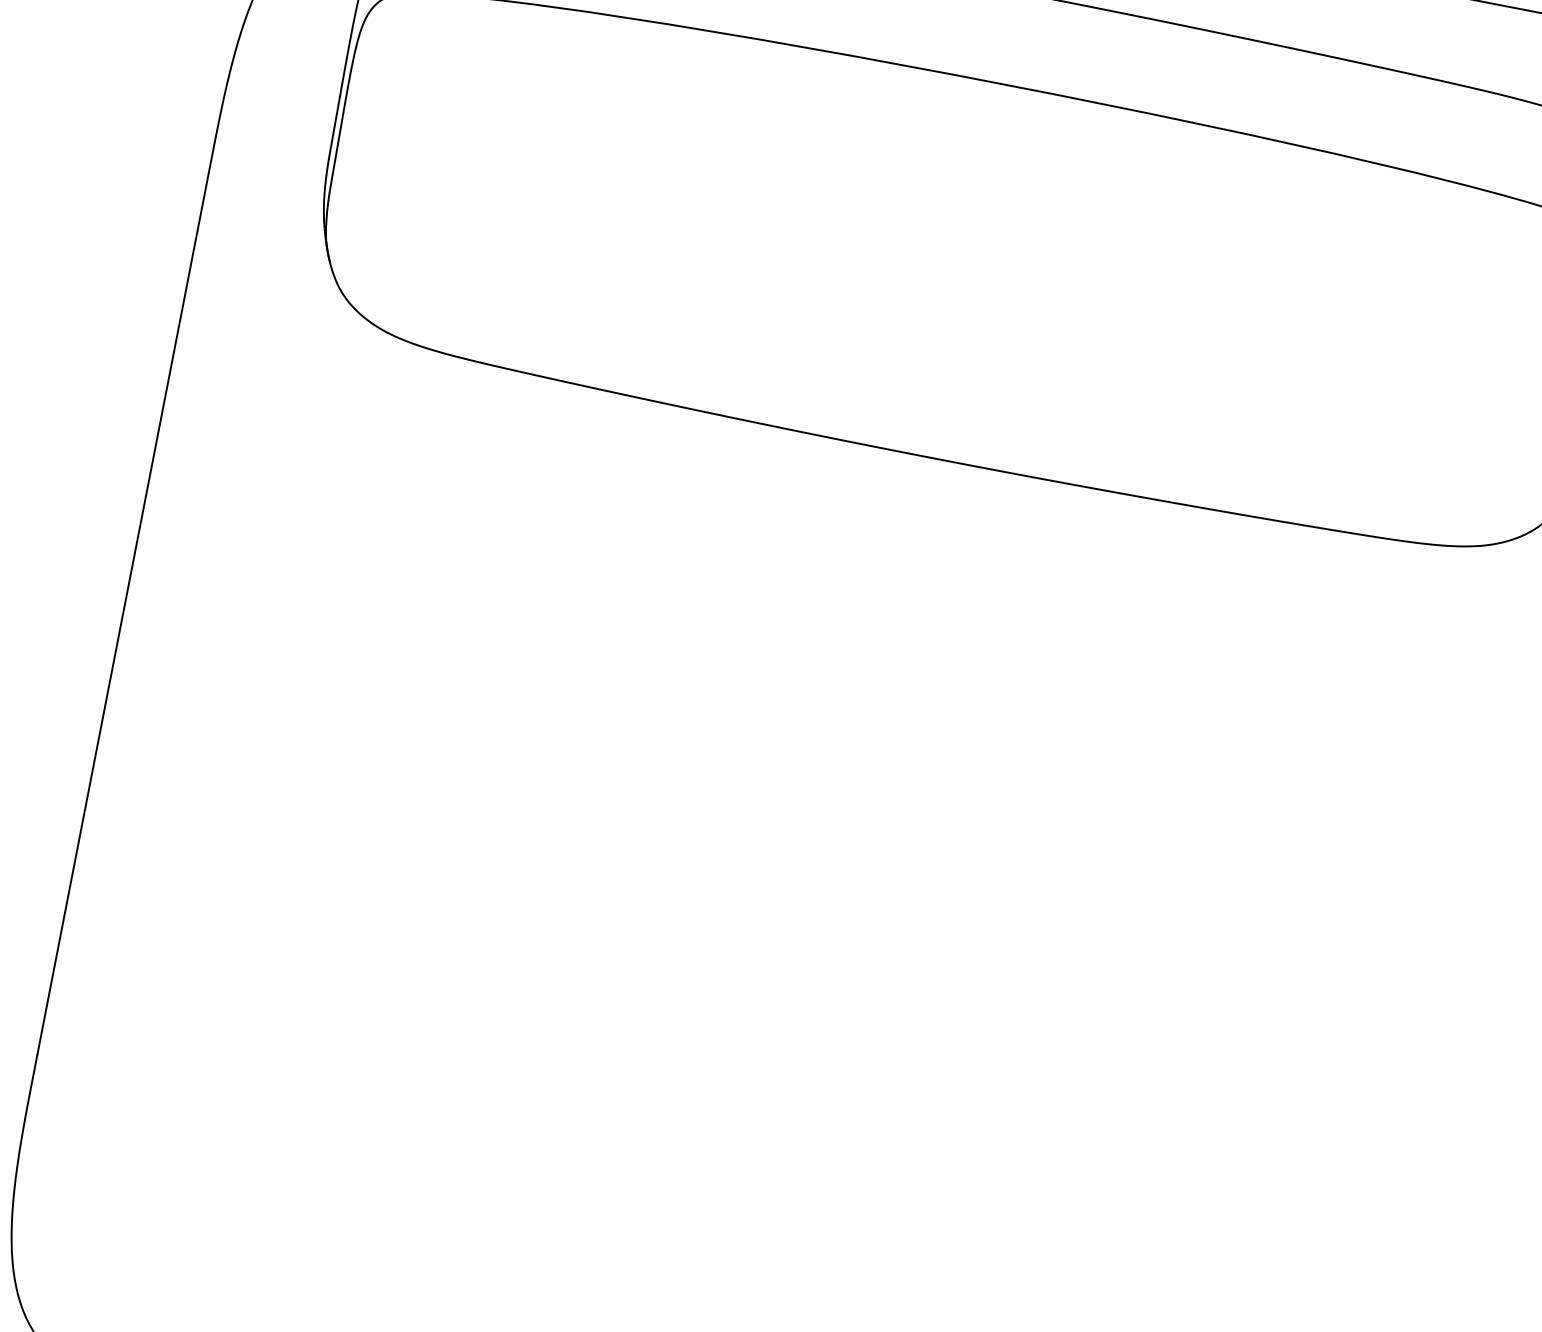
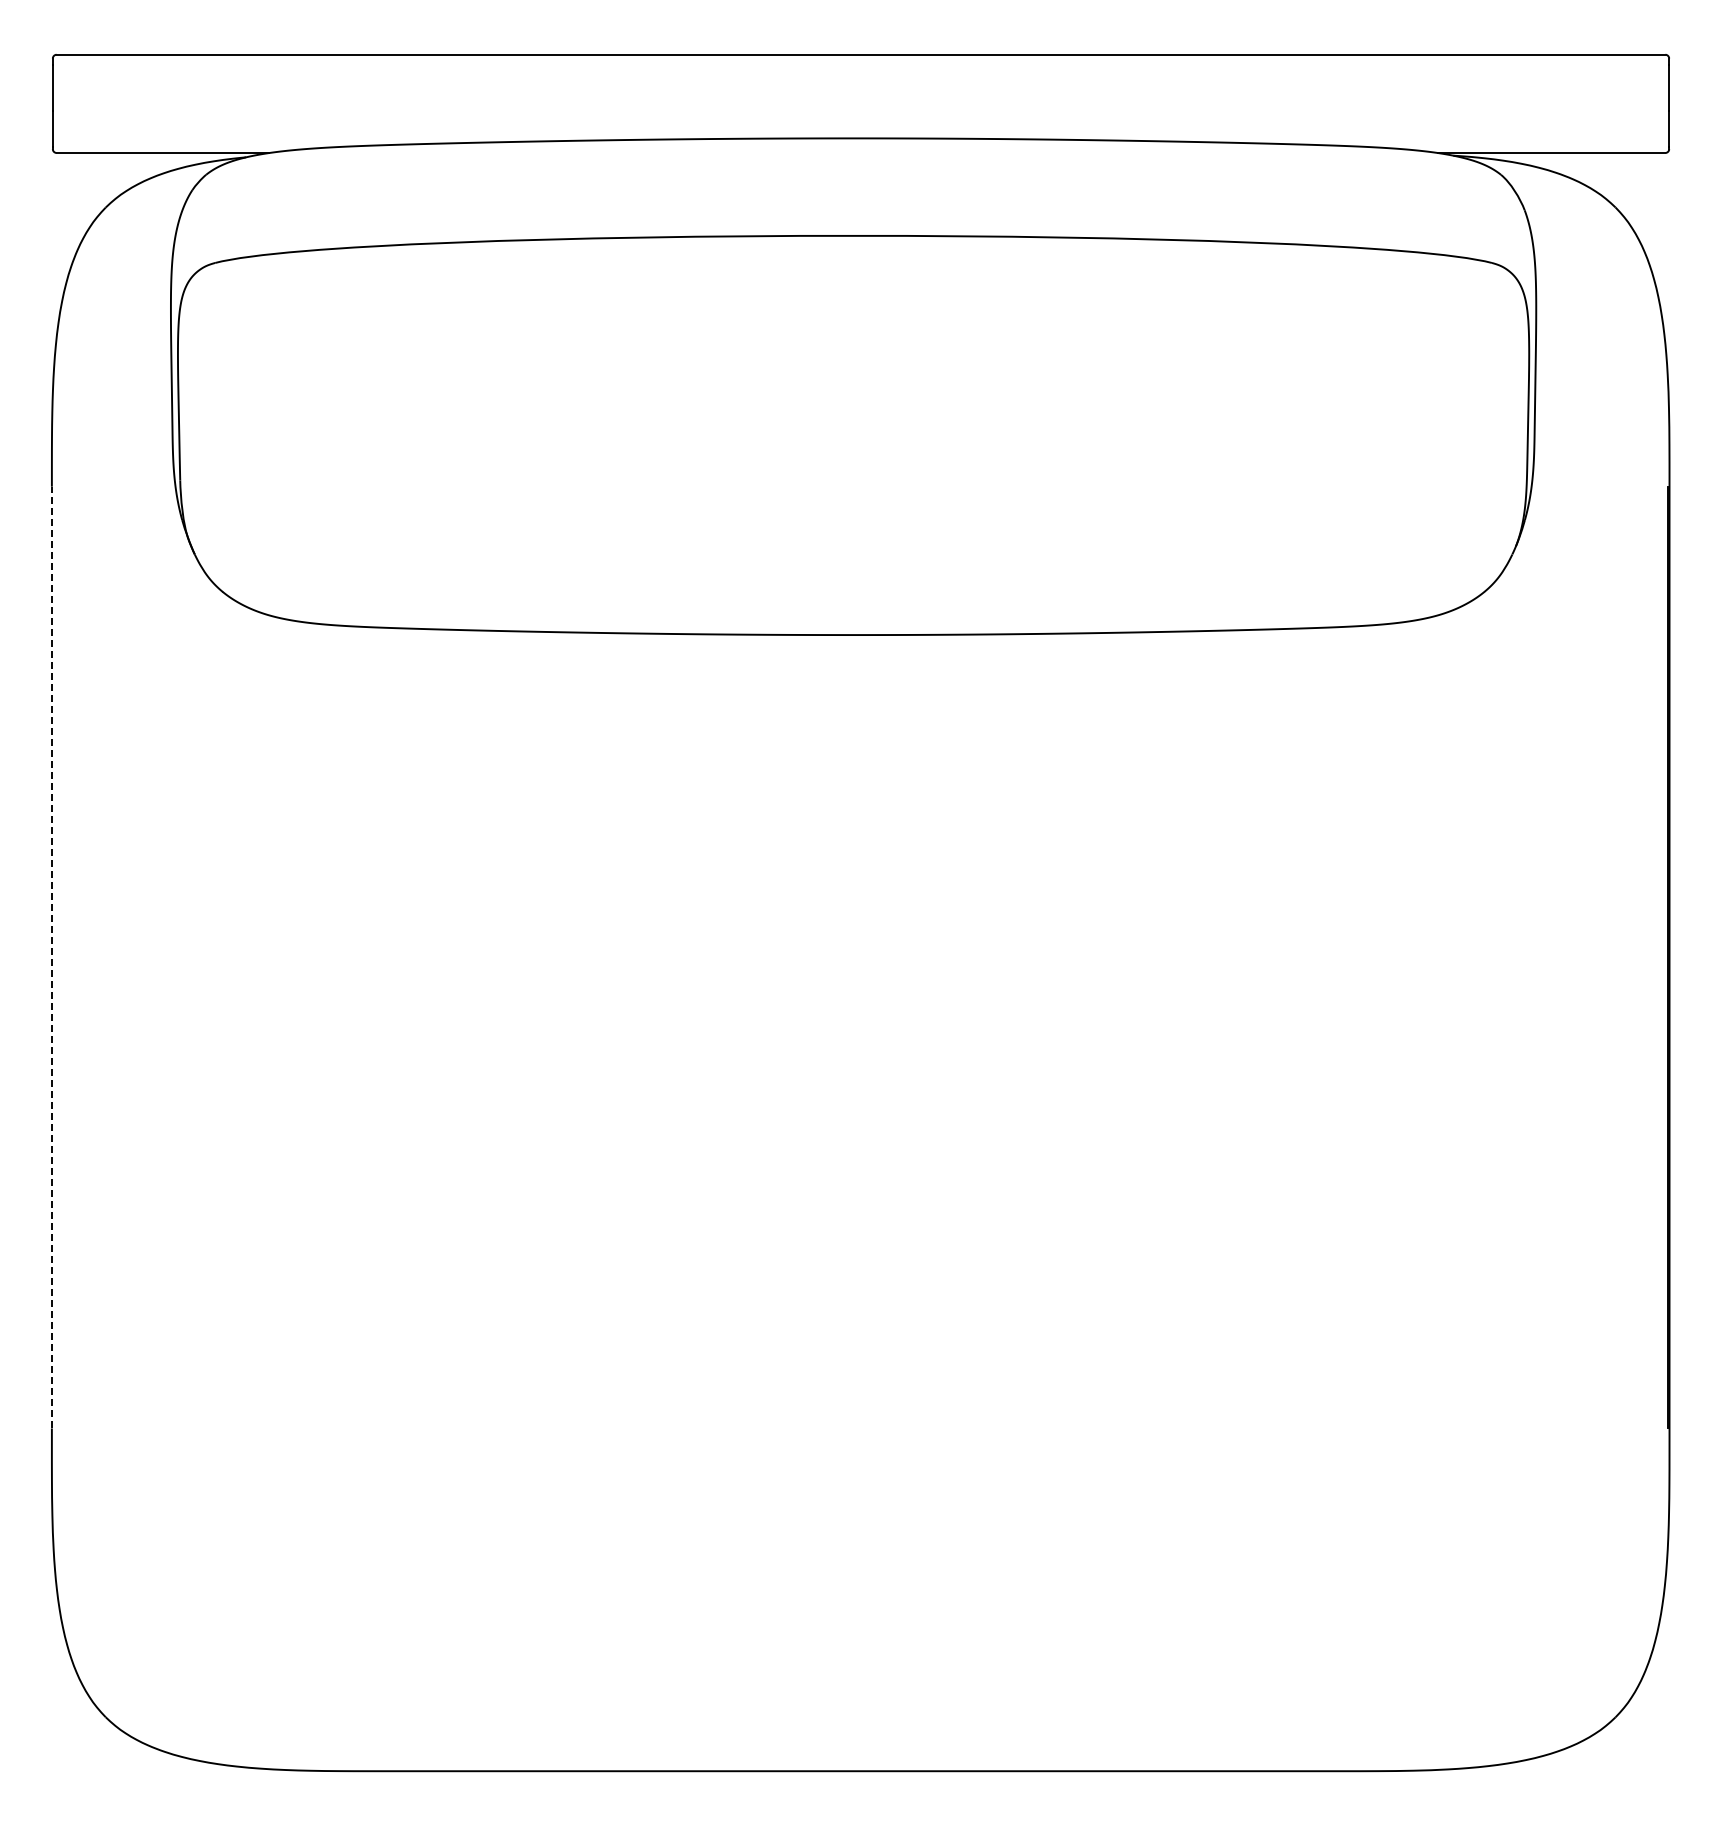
line: (122, 613) -> (51, 957), solid -> dashed

